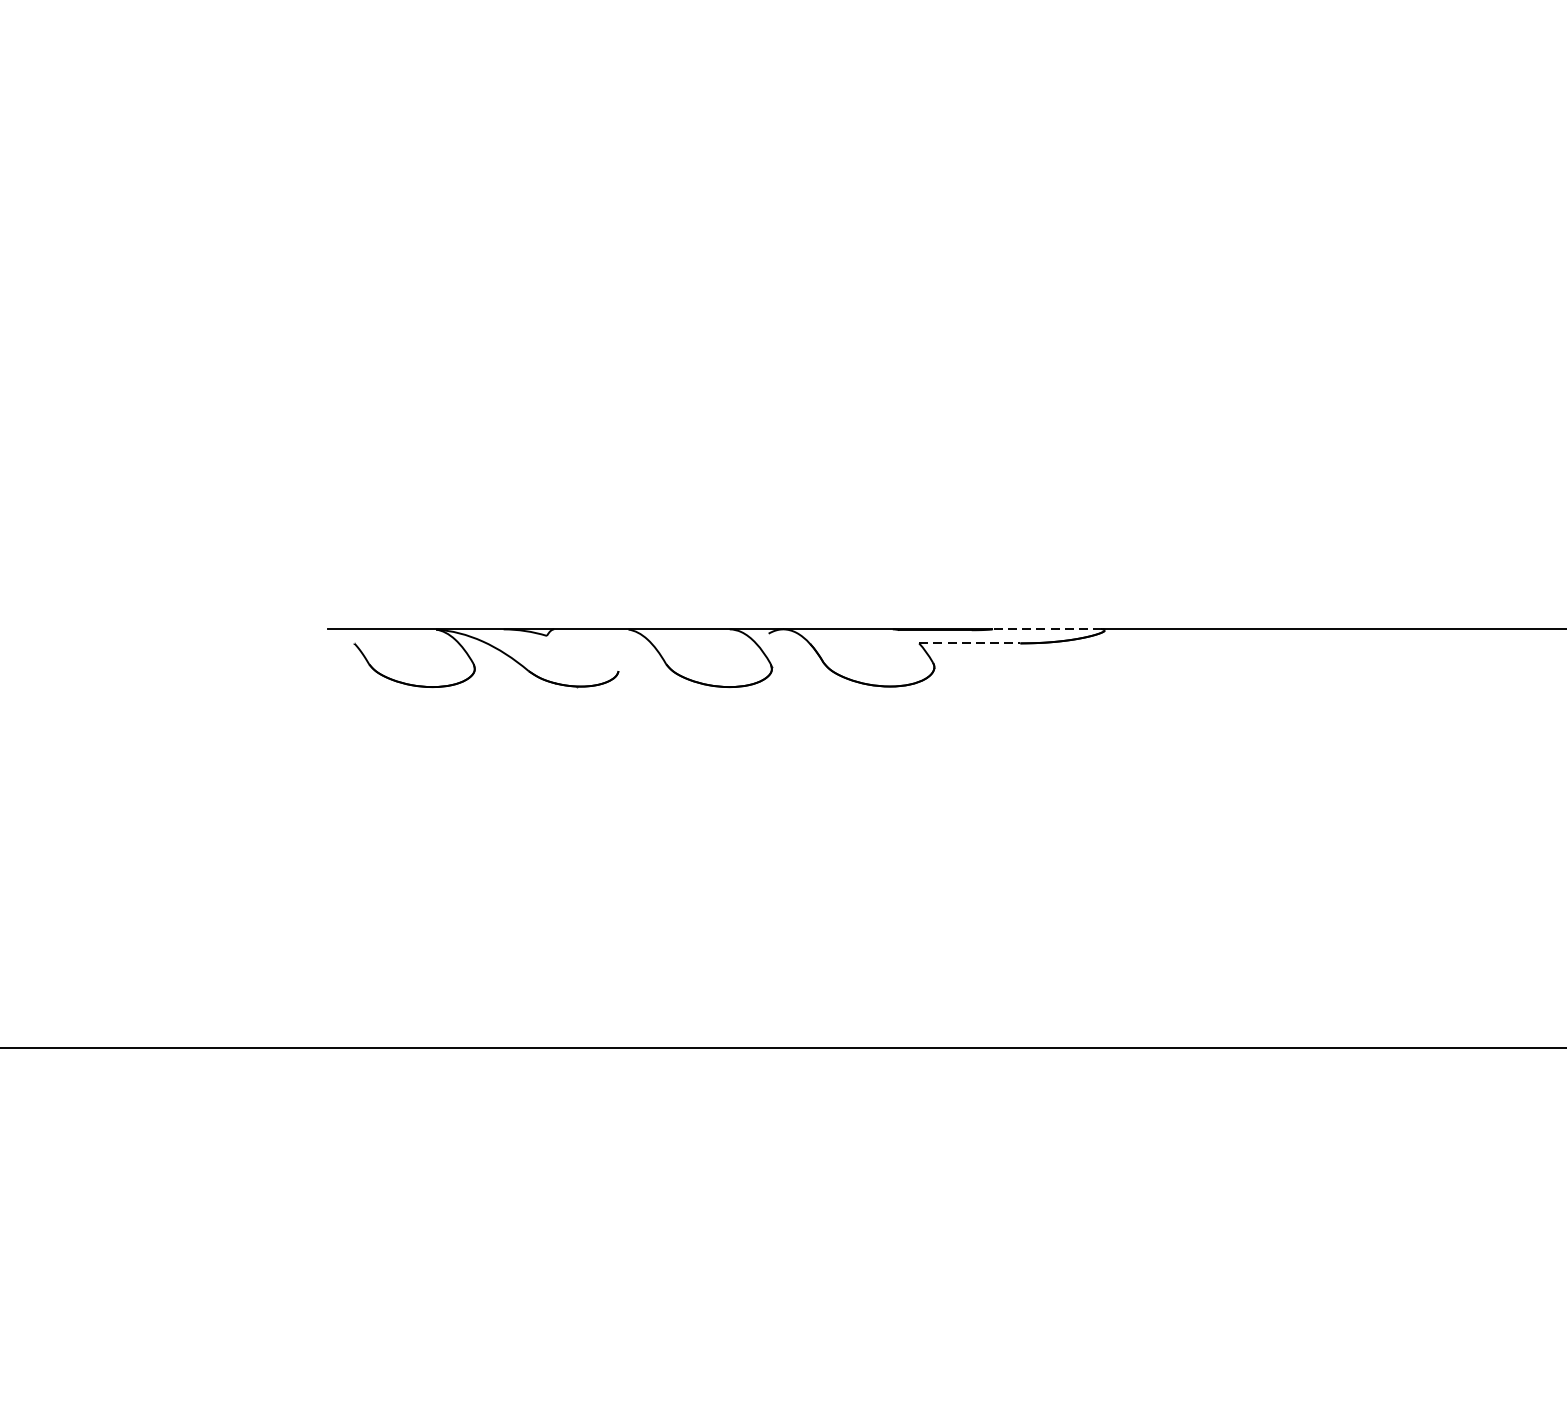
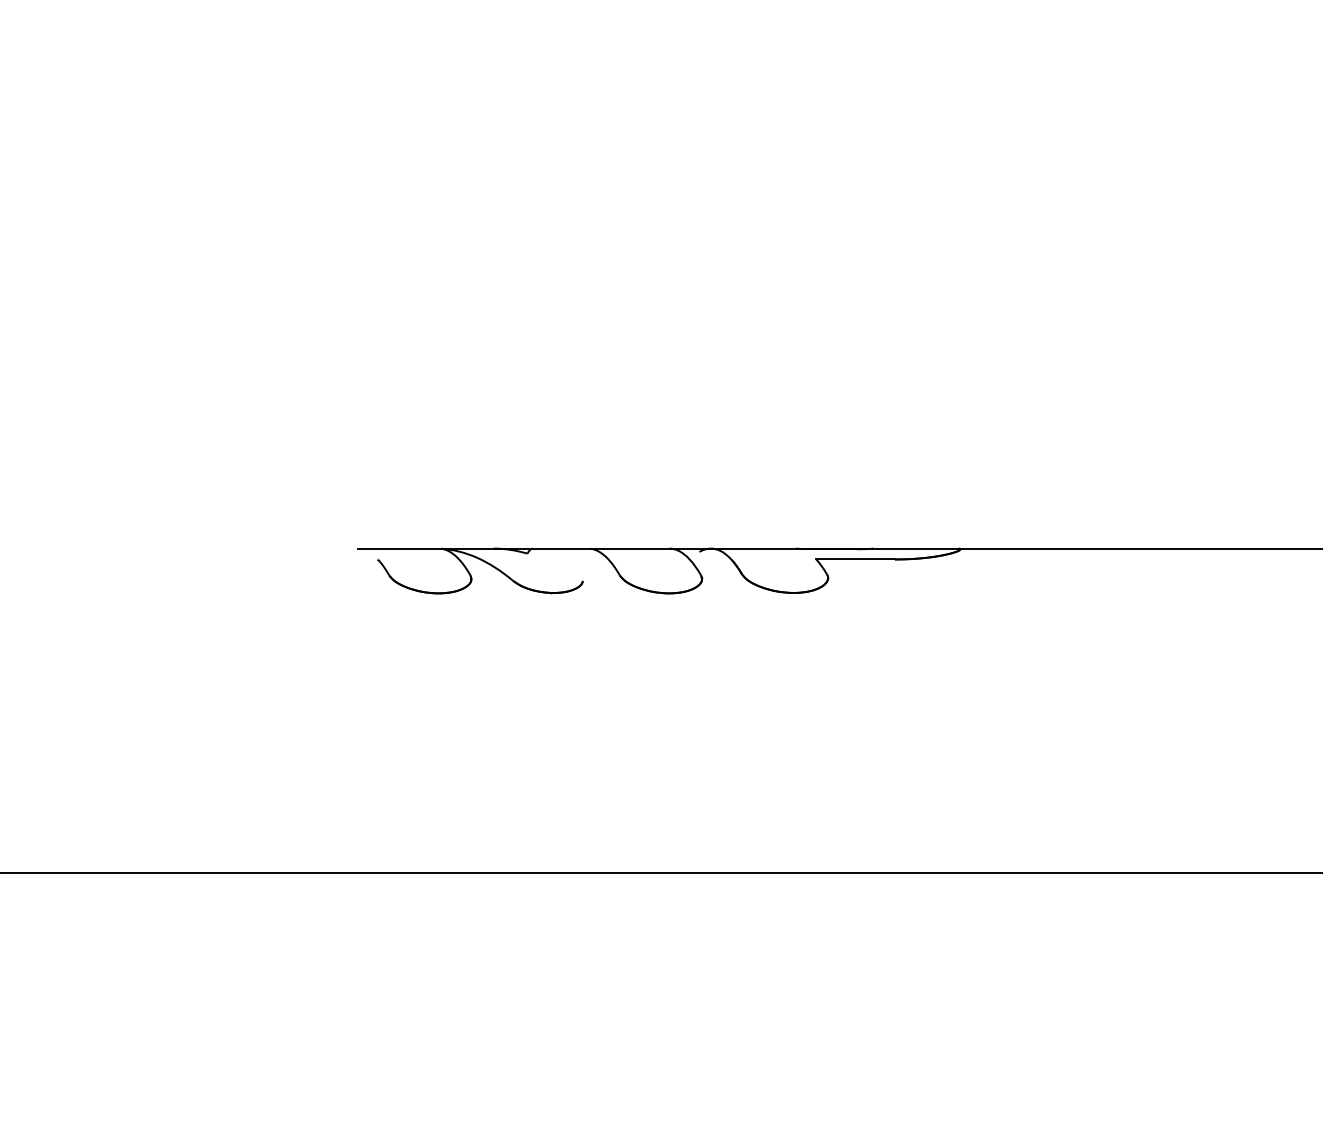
line: (1046, 629) -> (915, 548), dashed -> solid
line: (970, 643) -> (856, 559), dashed -> solid

